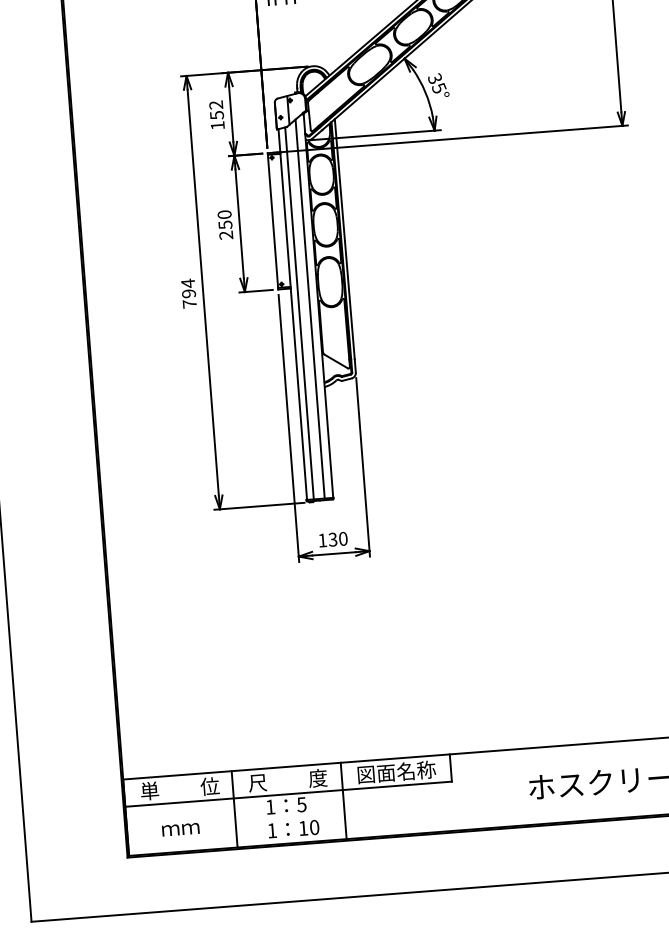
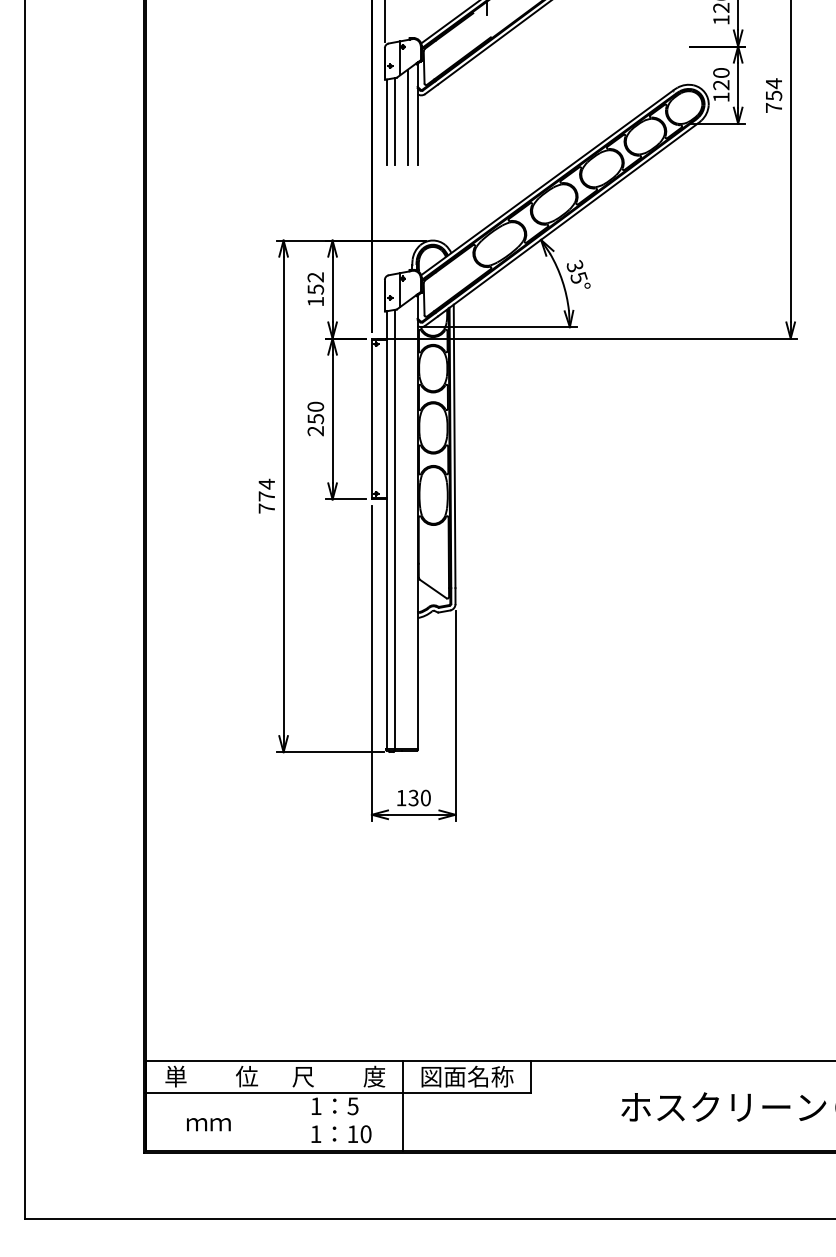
text: (188, 293) -> (266, 496), 794 -> 774
line: (310, 309) -> (407, 525), removed
line: (234, 809) -> (273, 1105), removed

